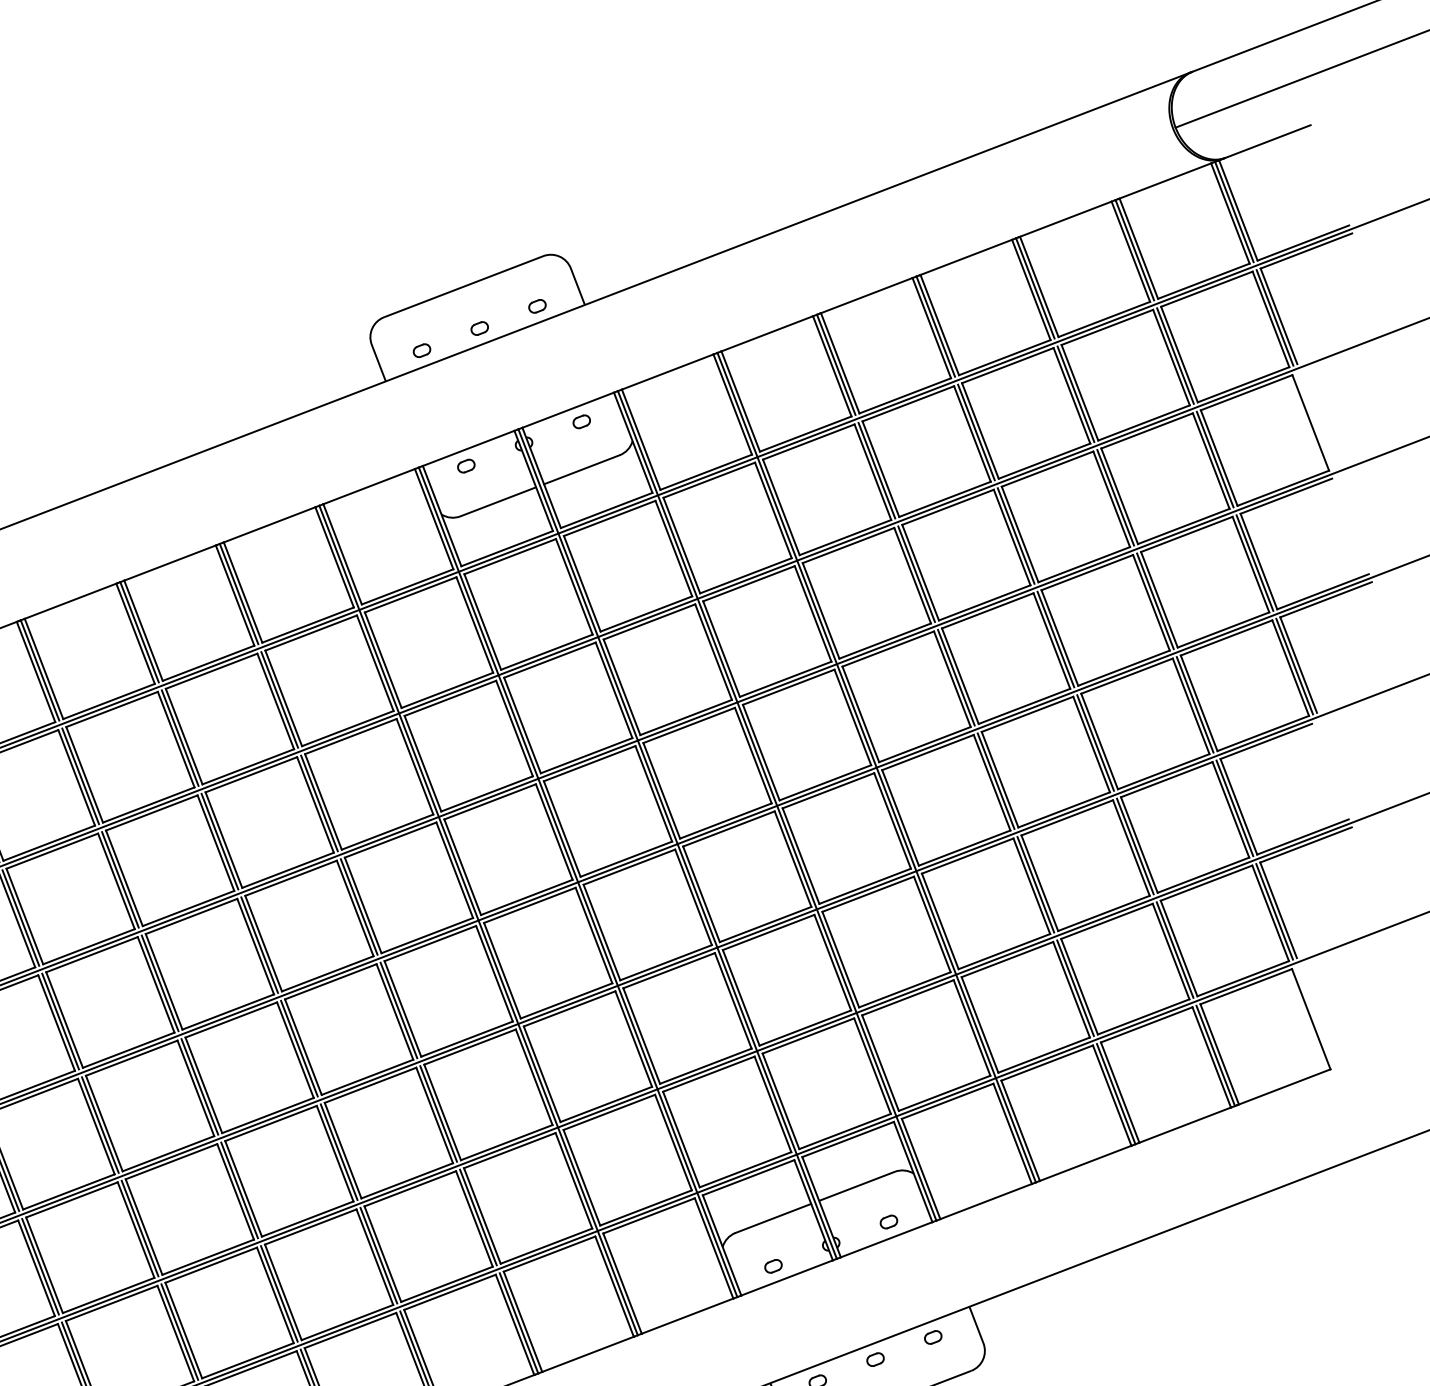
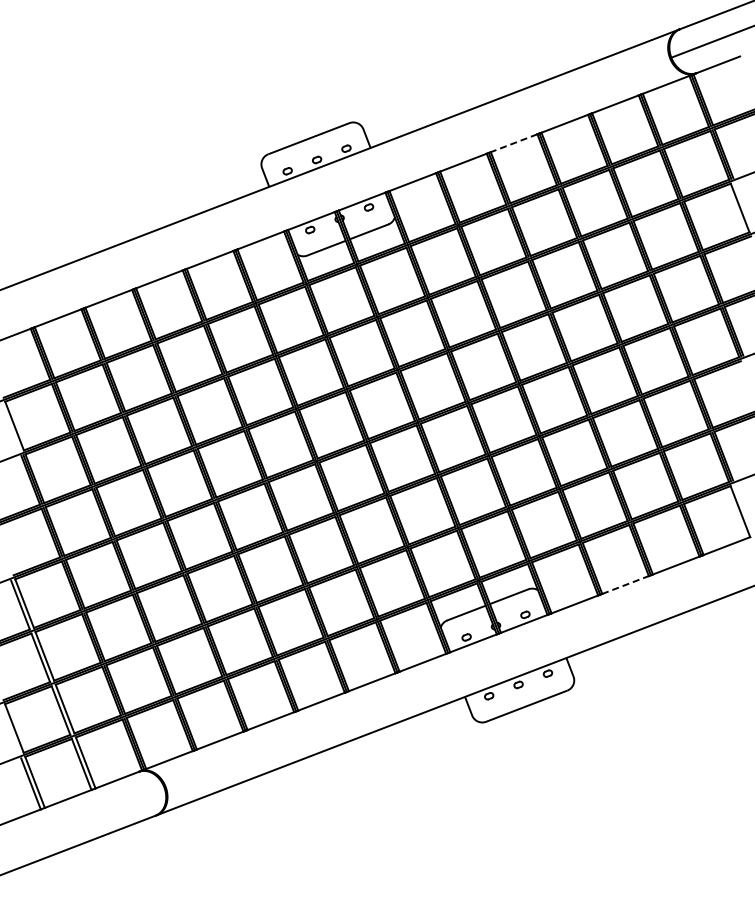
line: (865, 296) -> (513, 143), solid -> dashed
line: (1085, 1162) -> (625, 584), solid -> dashed

